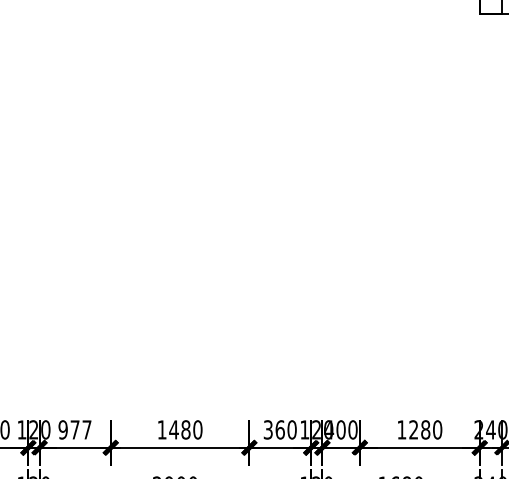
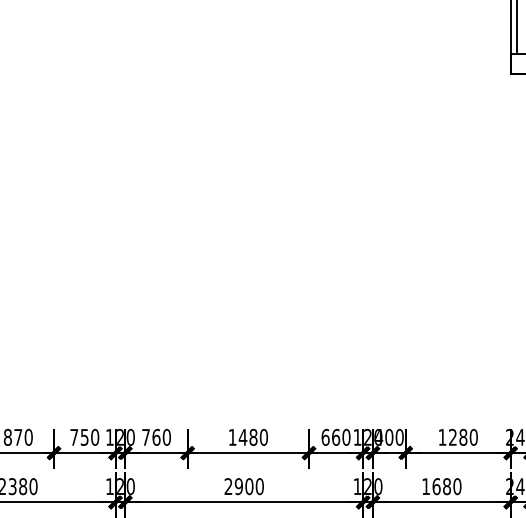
text: (75, 428) -> (156, 436), 977 -> 760
text: (268, 428) -> (325, 436), 360 -> 660

